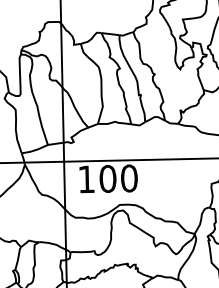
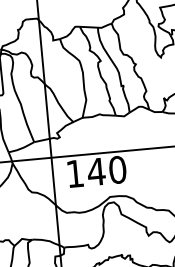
text: (107, 178) -> (95, 171), 100 -> 140

